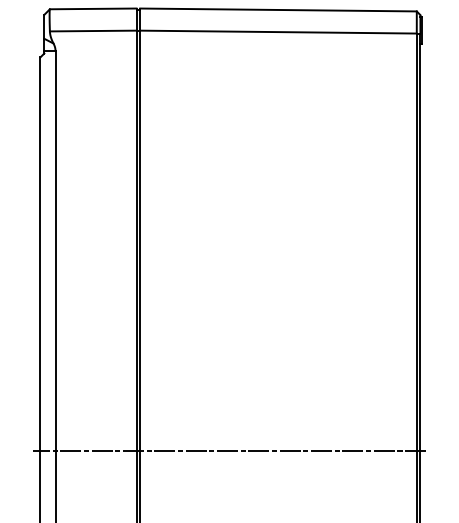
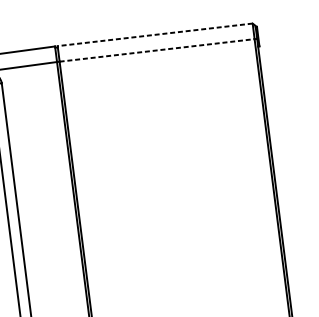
line: (277, 9) -> (154, 34), solid -> dashed
line: (278, 32) -> (157, 50), solid -> dashed

